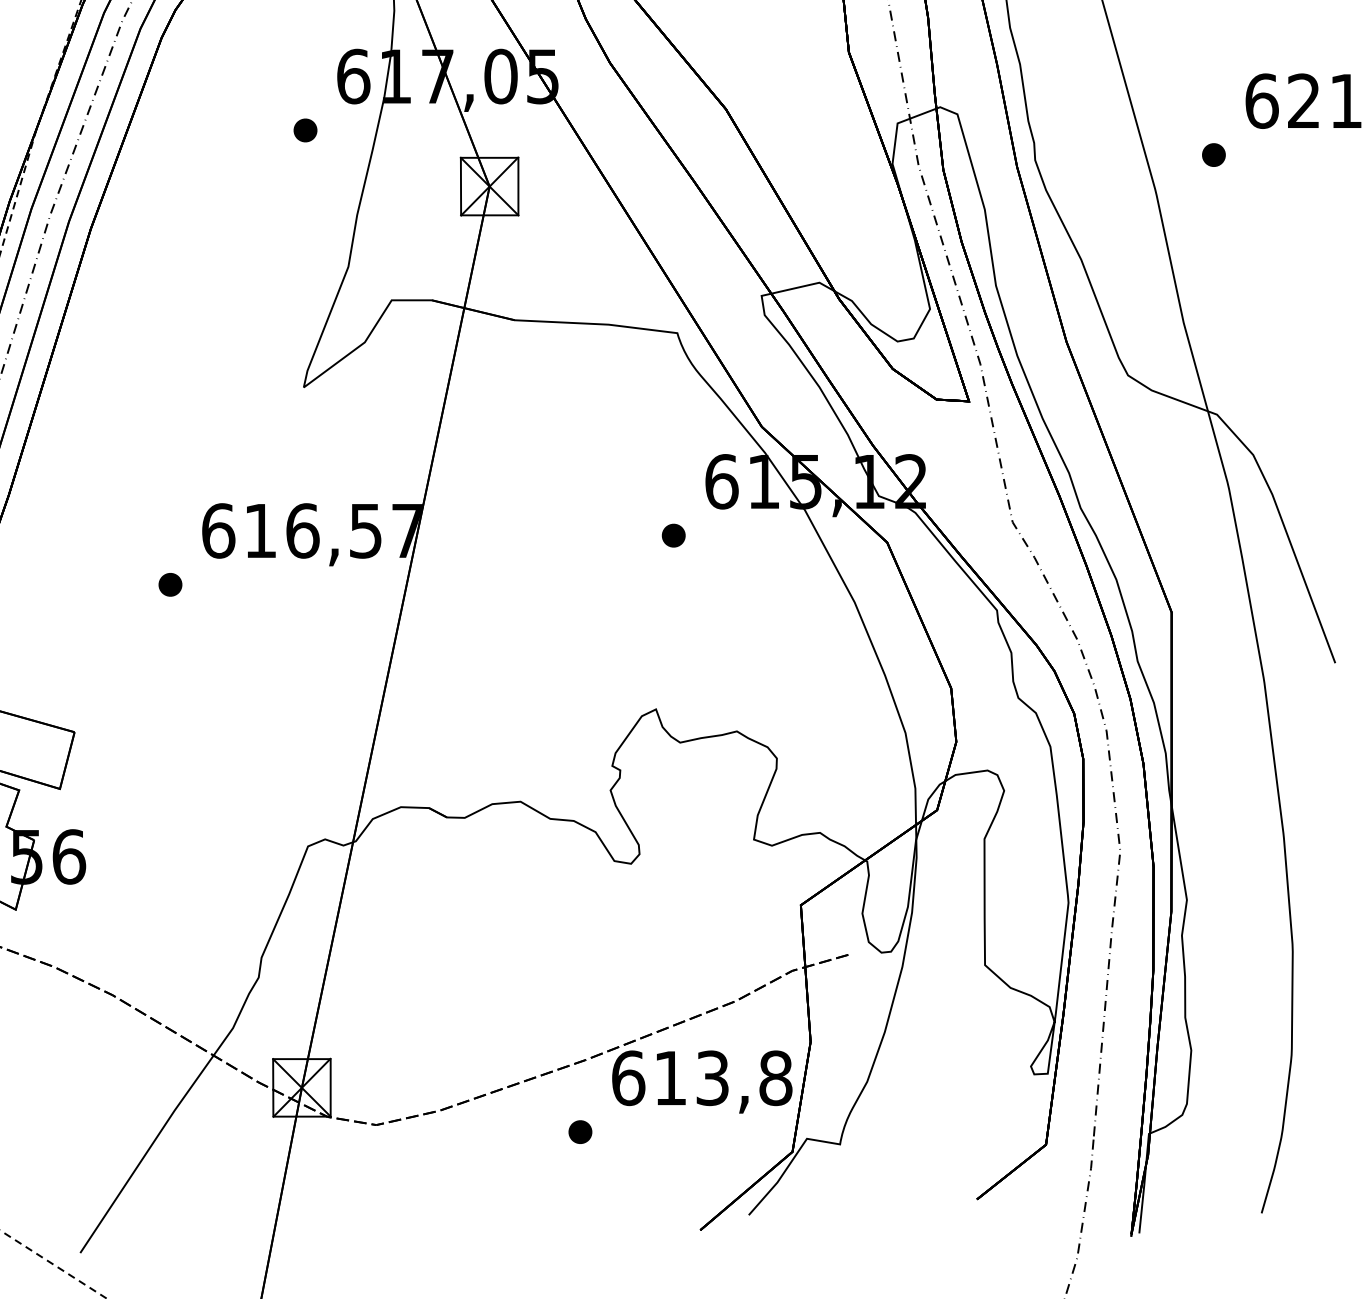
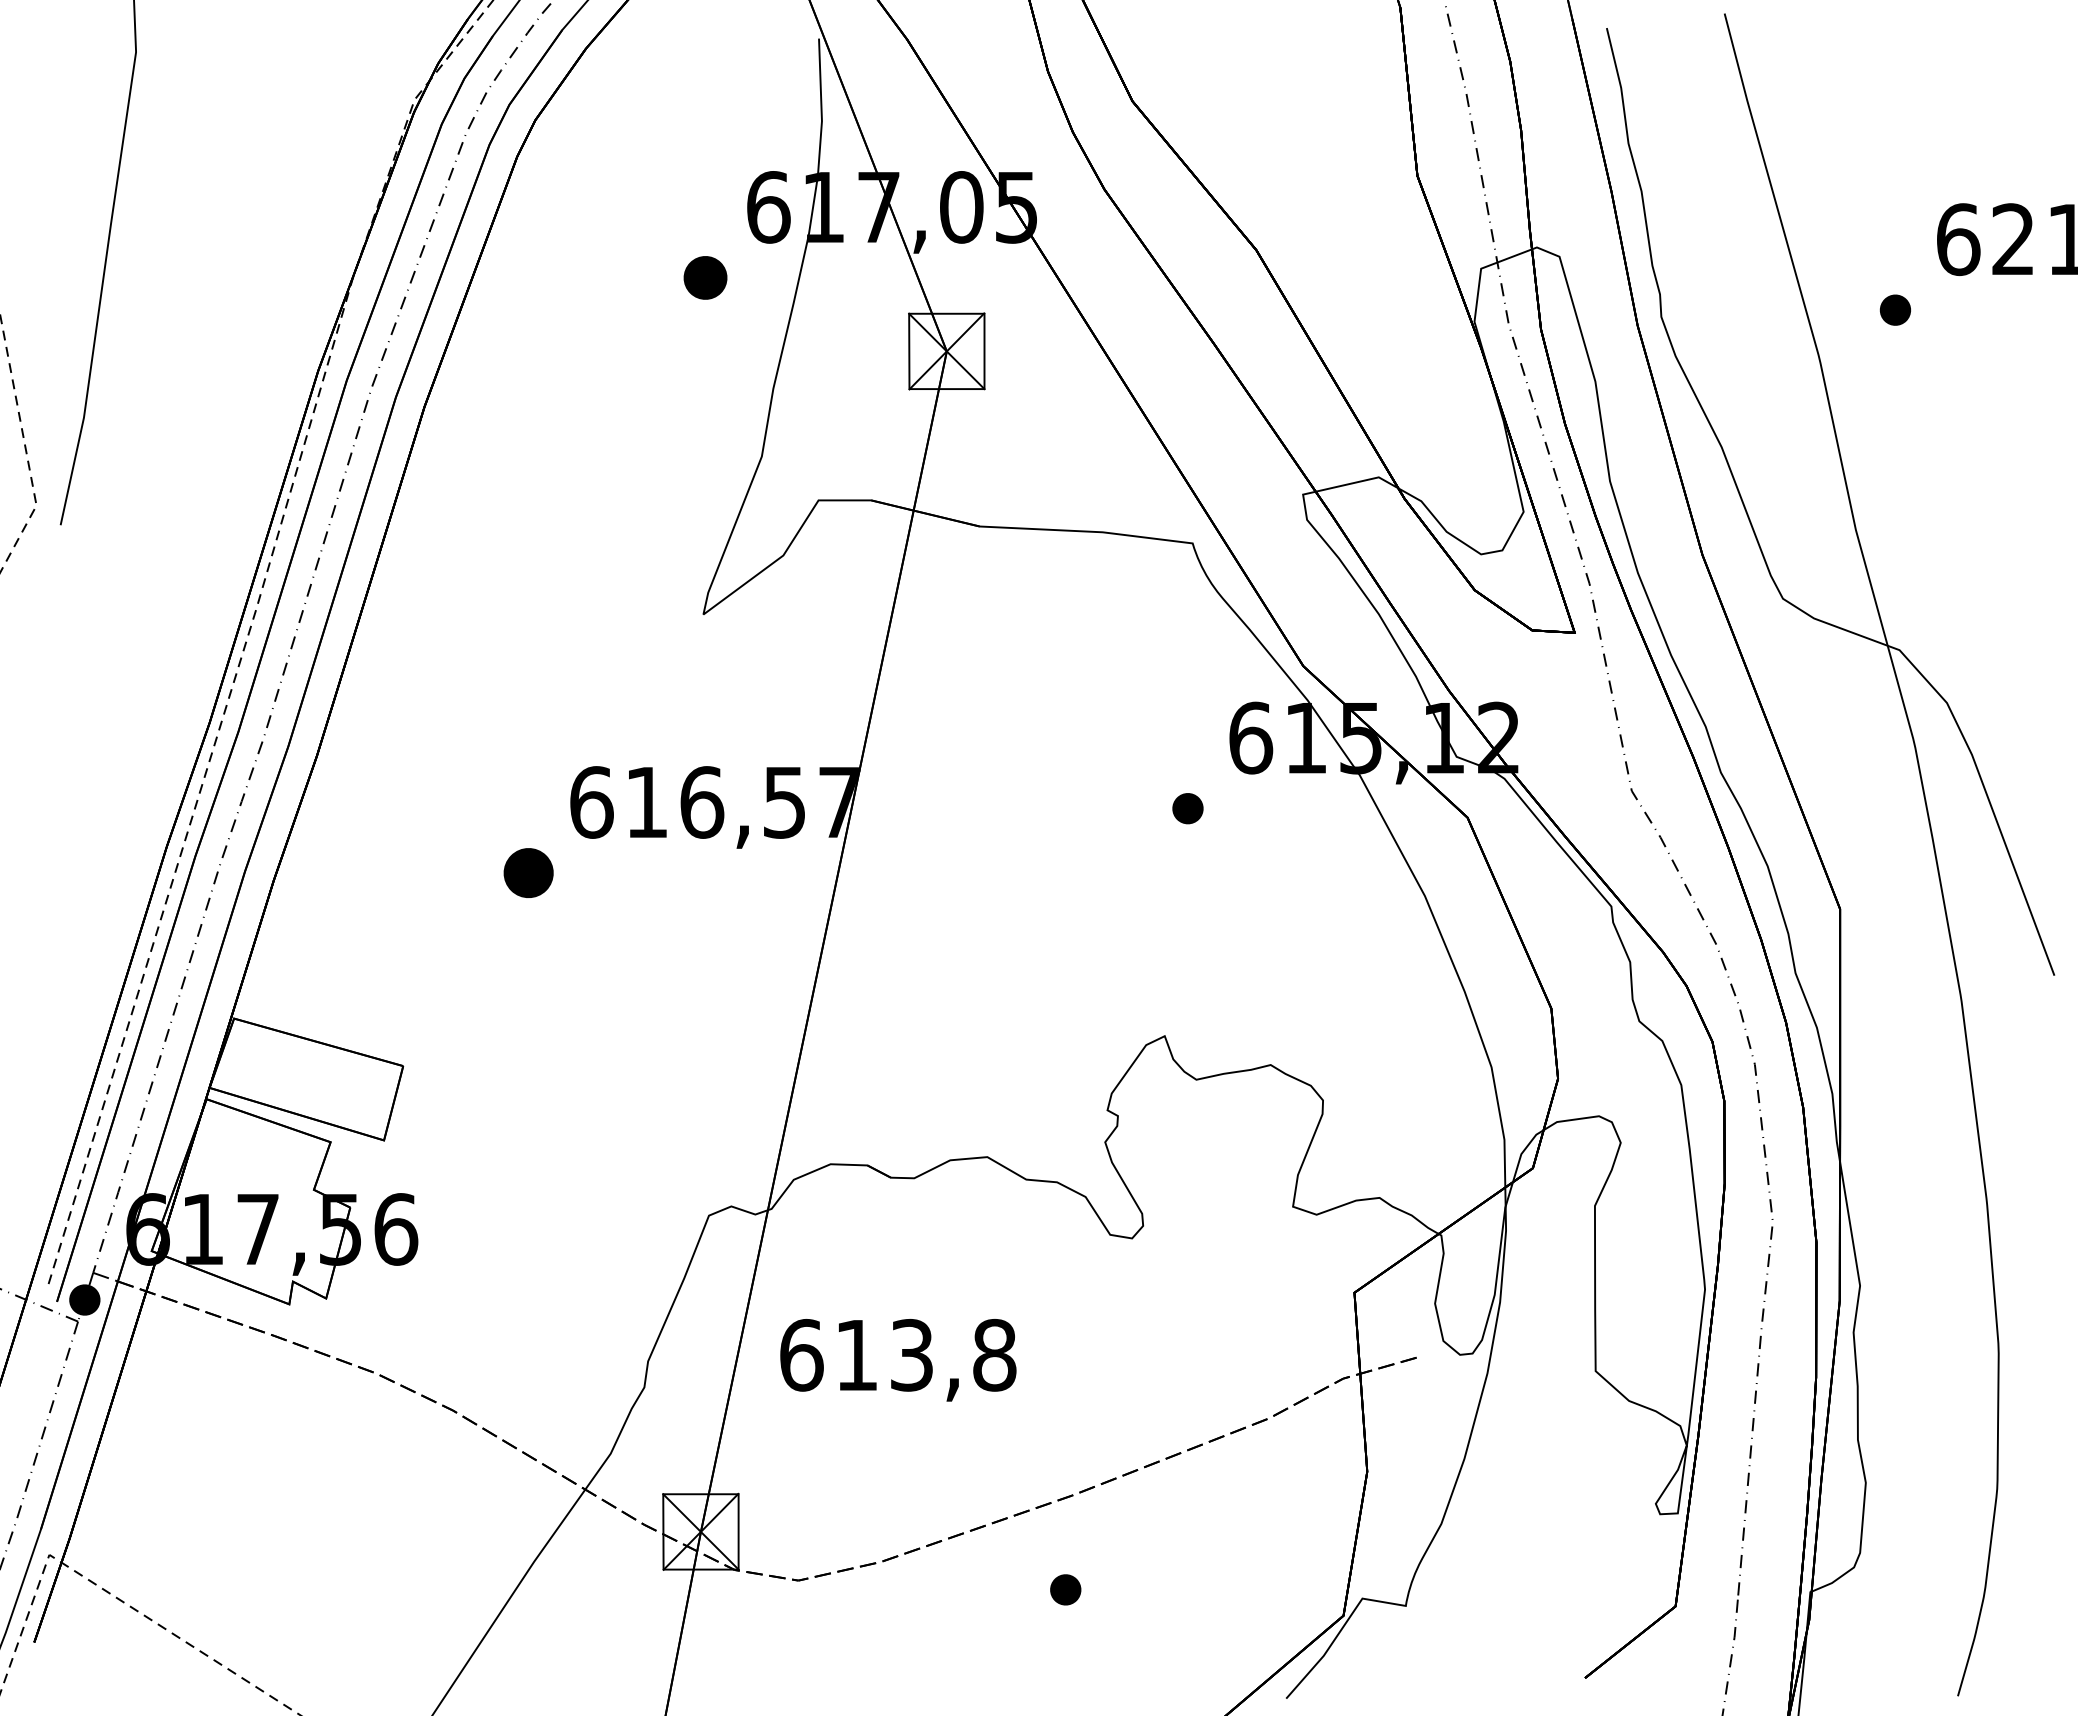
part: (305, 130) -> (705, 277), size x1.4
part: (170, 584) -> (528, 872), size x1.6
text: (702, 1082) -> (898, 1360), moved

